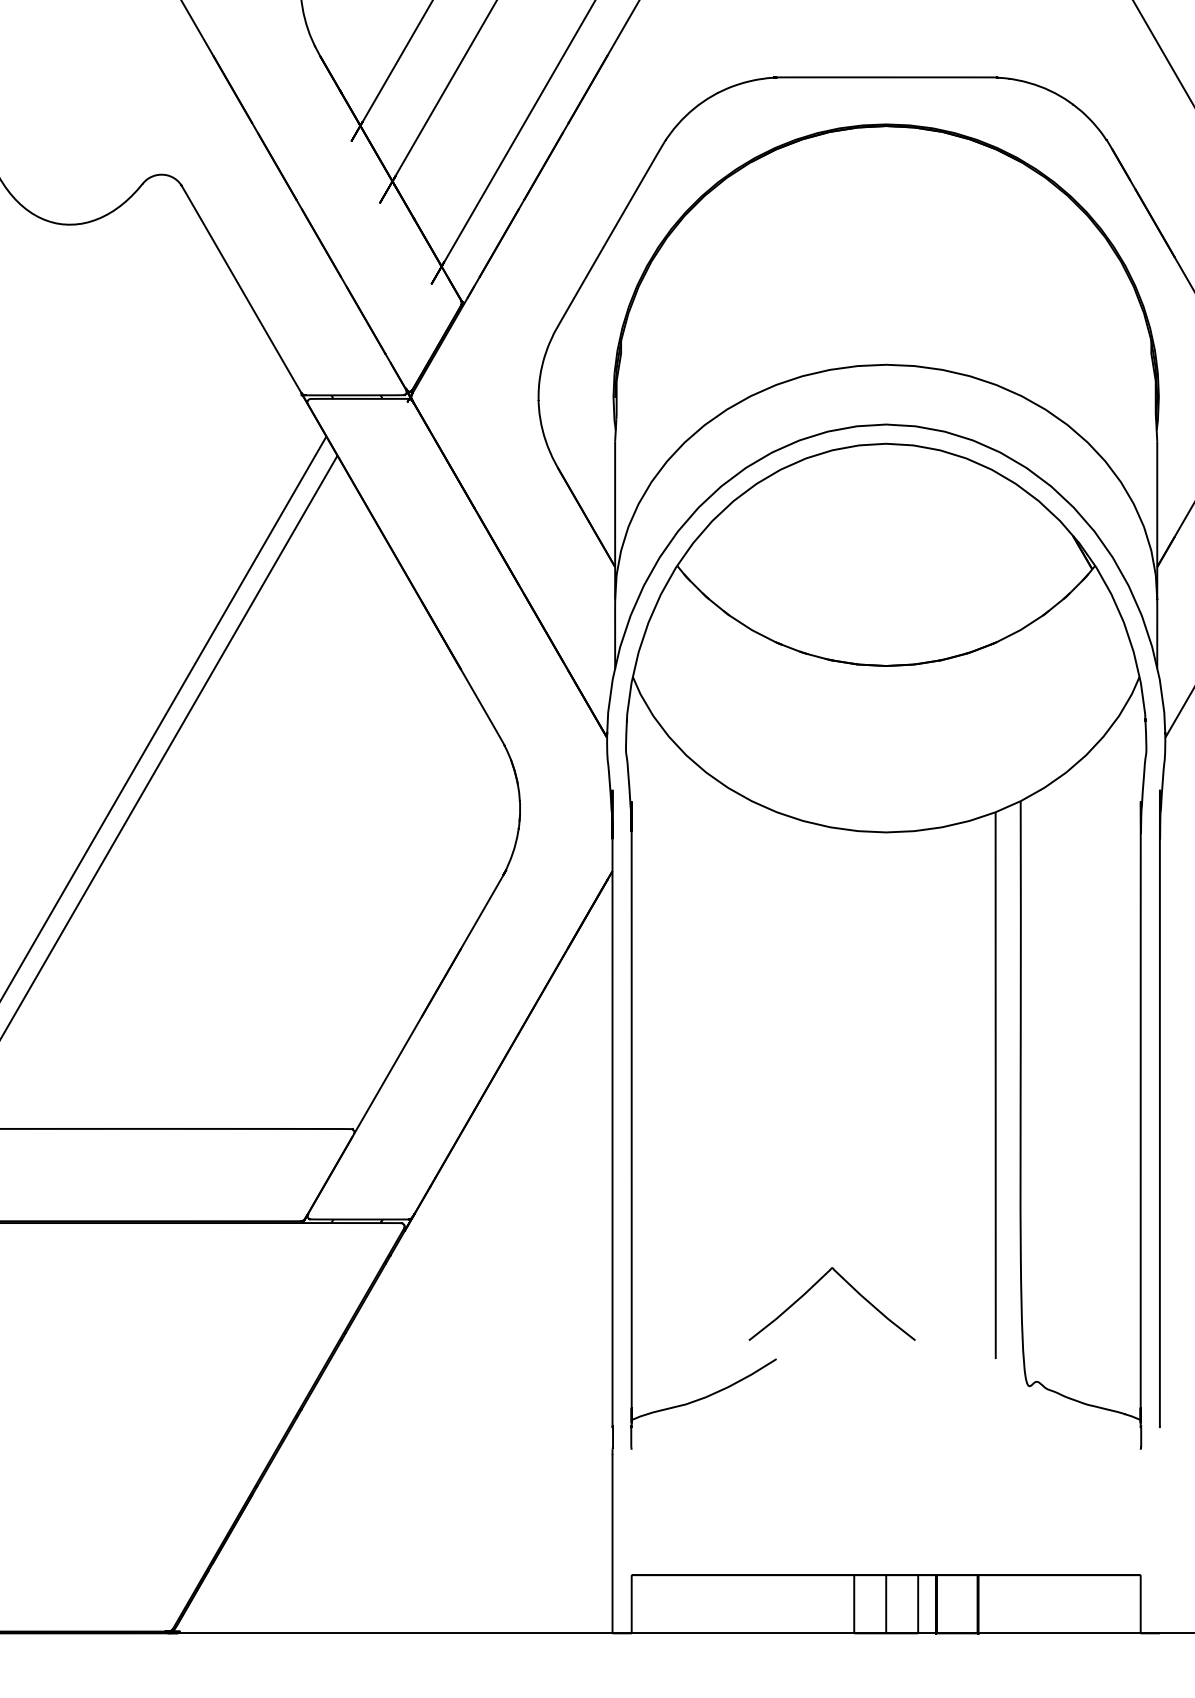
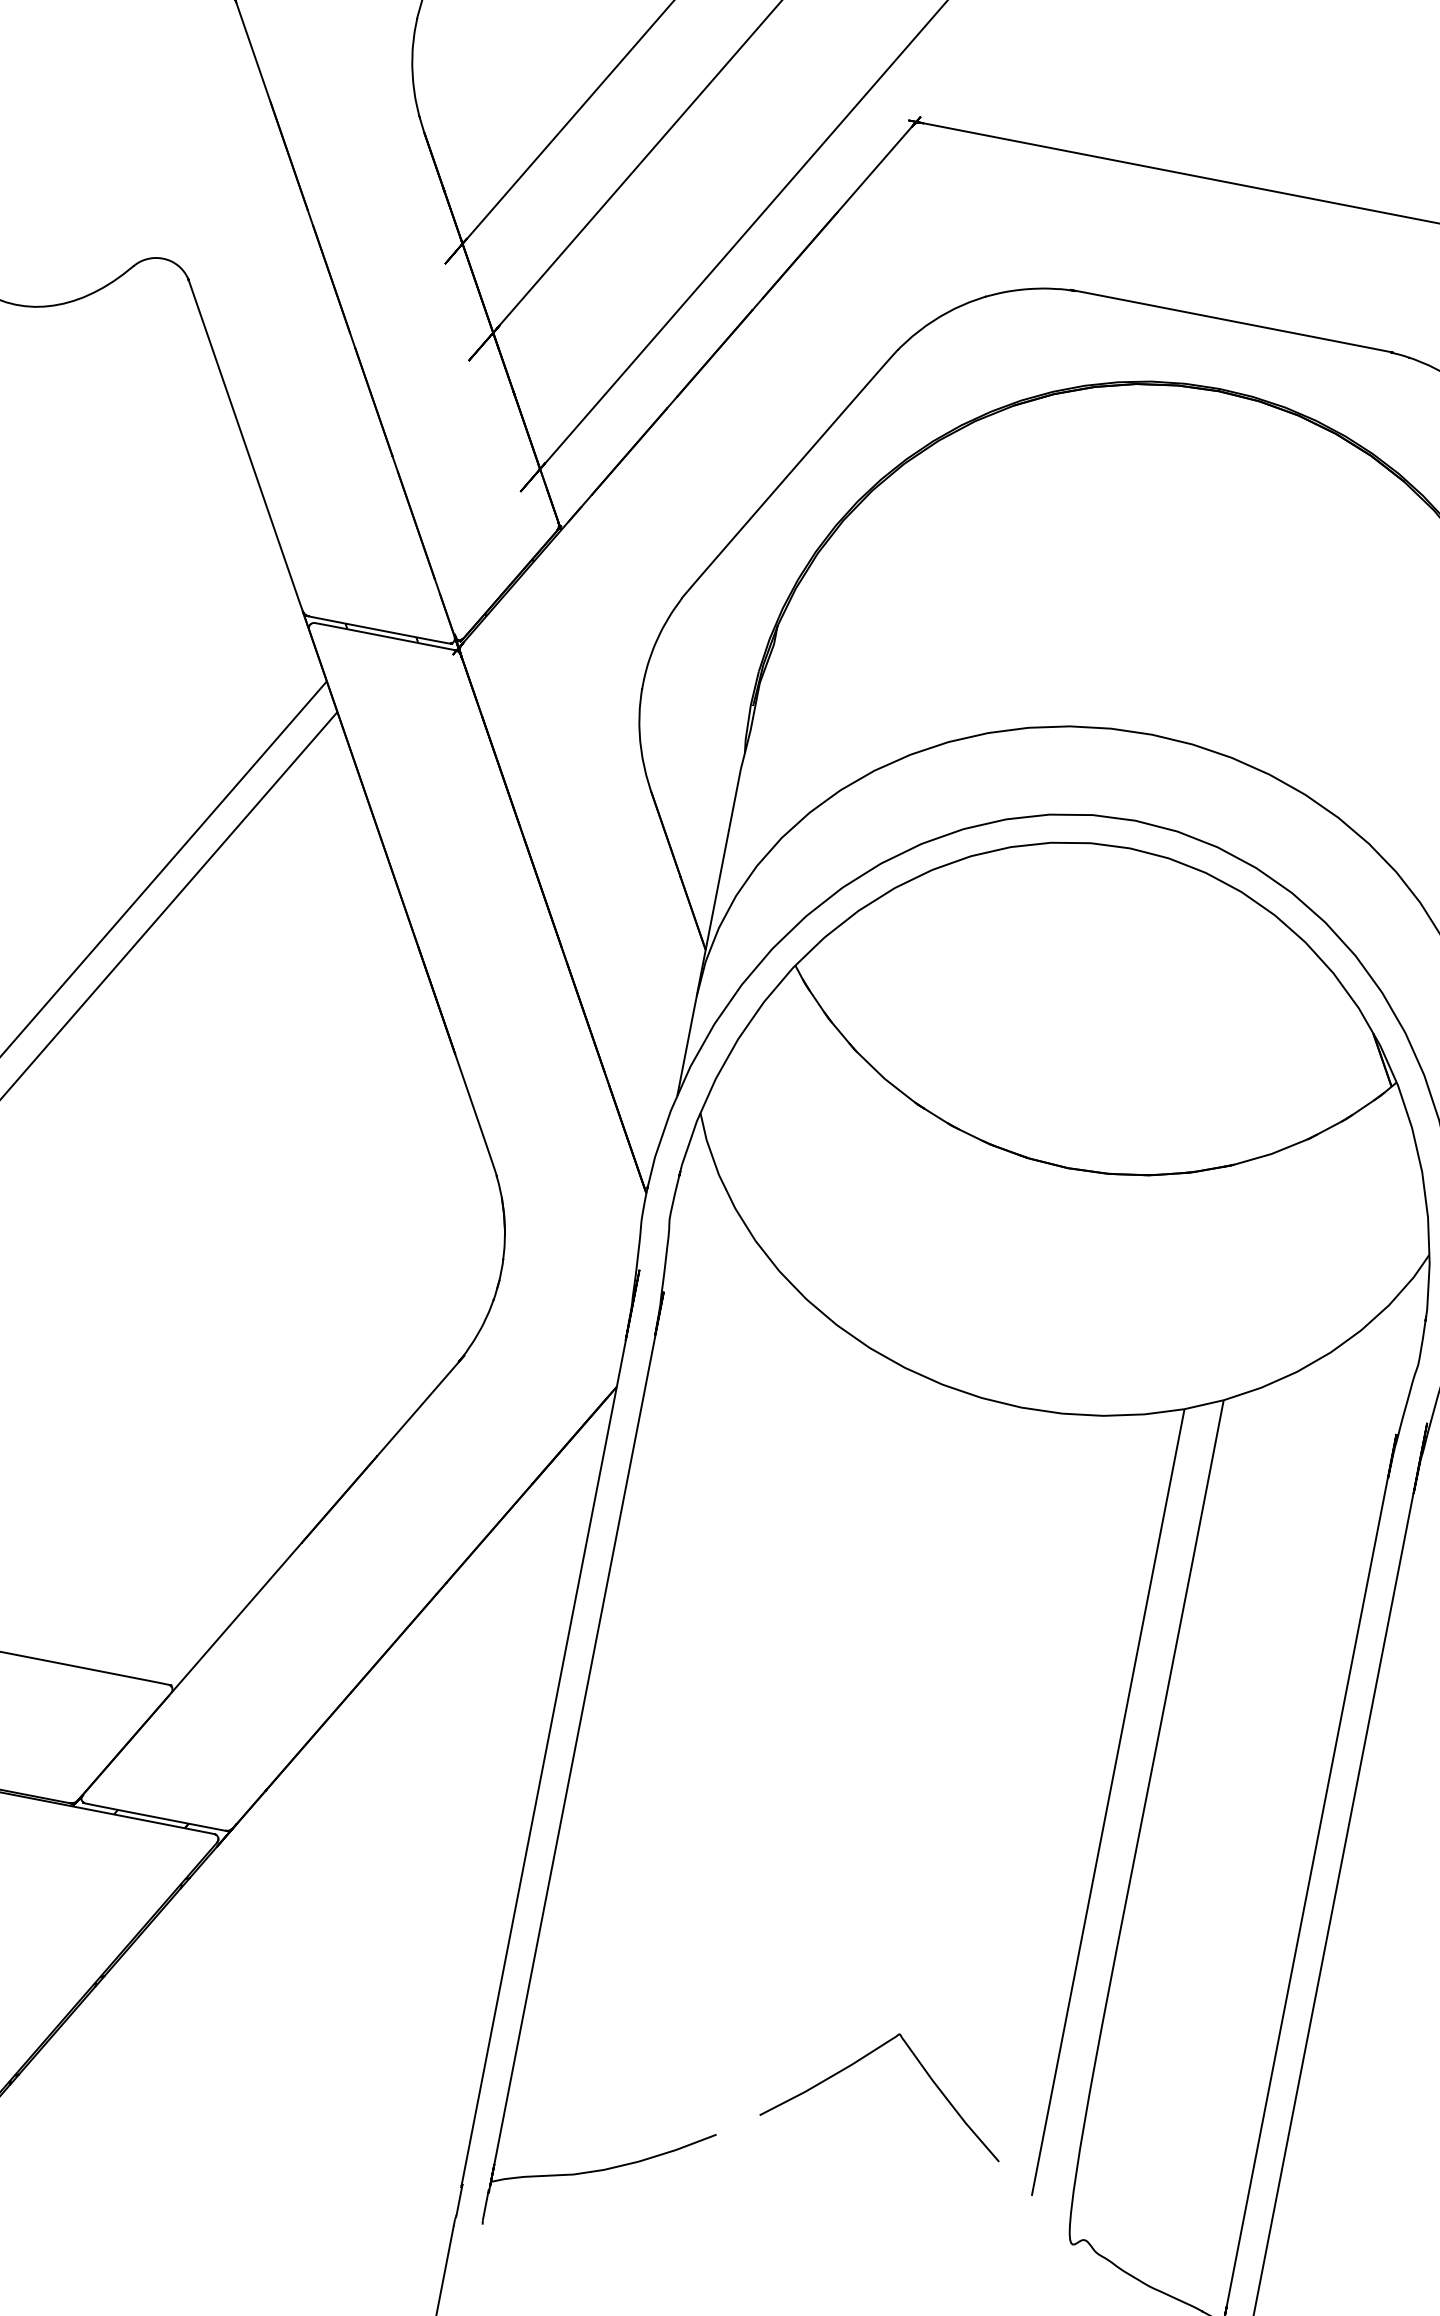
curve: (814, 1286) -> (869, 2055), moved

